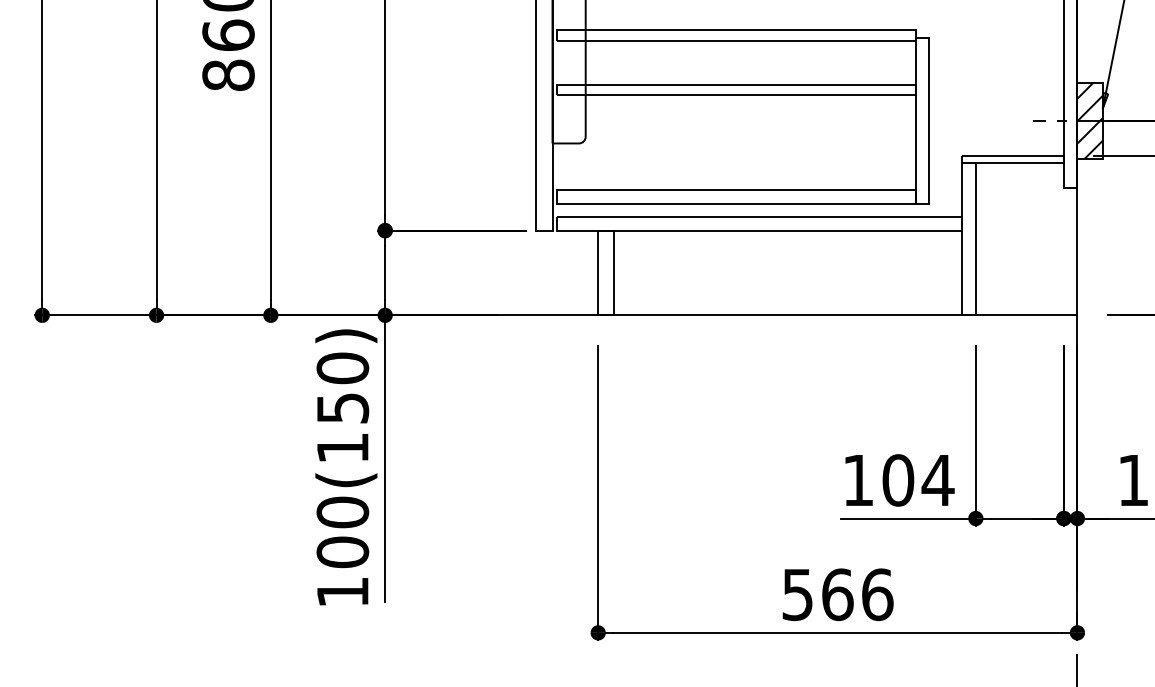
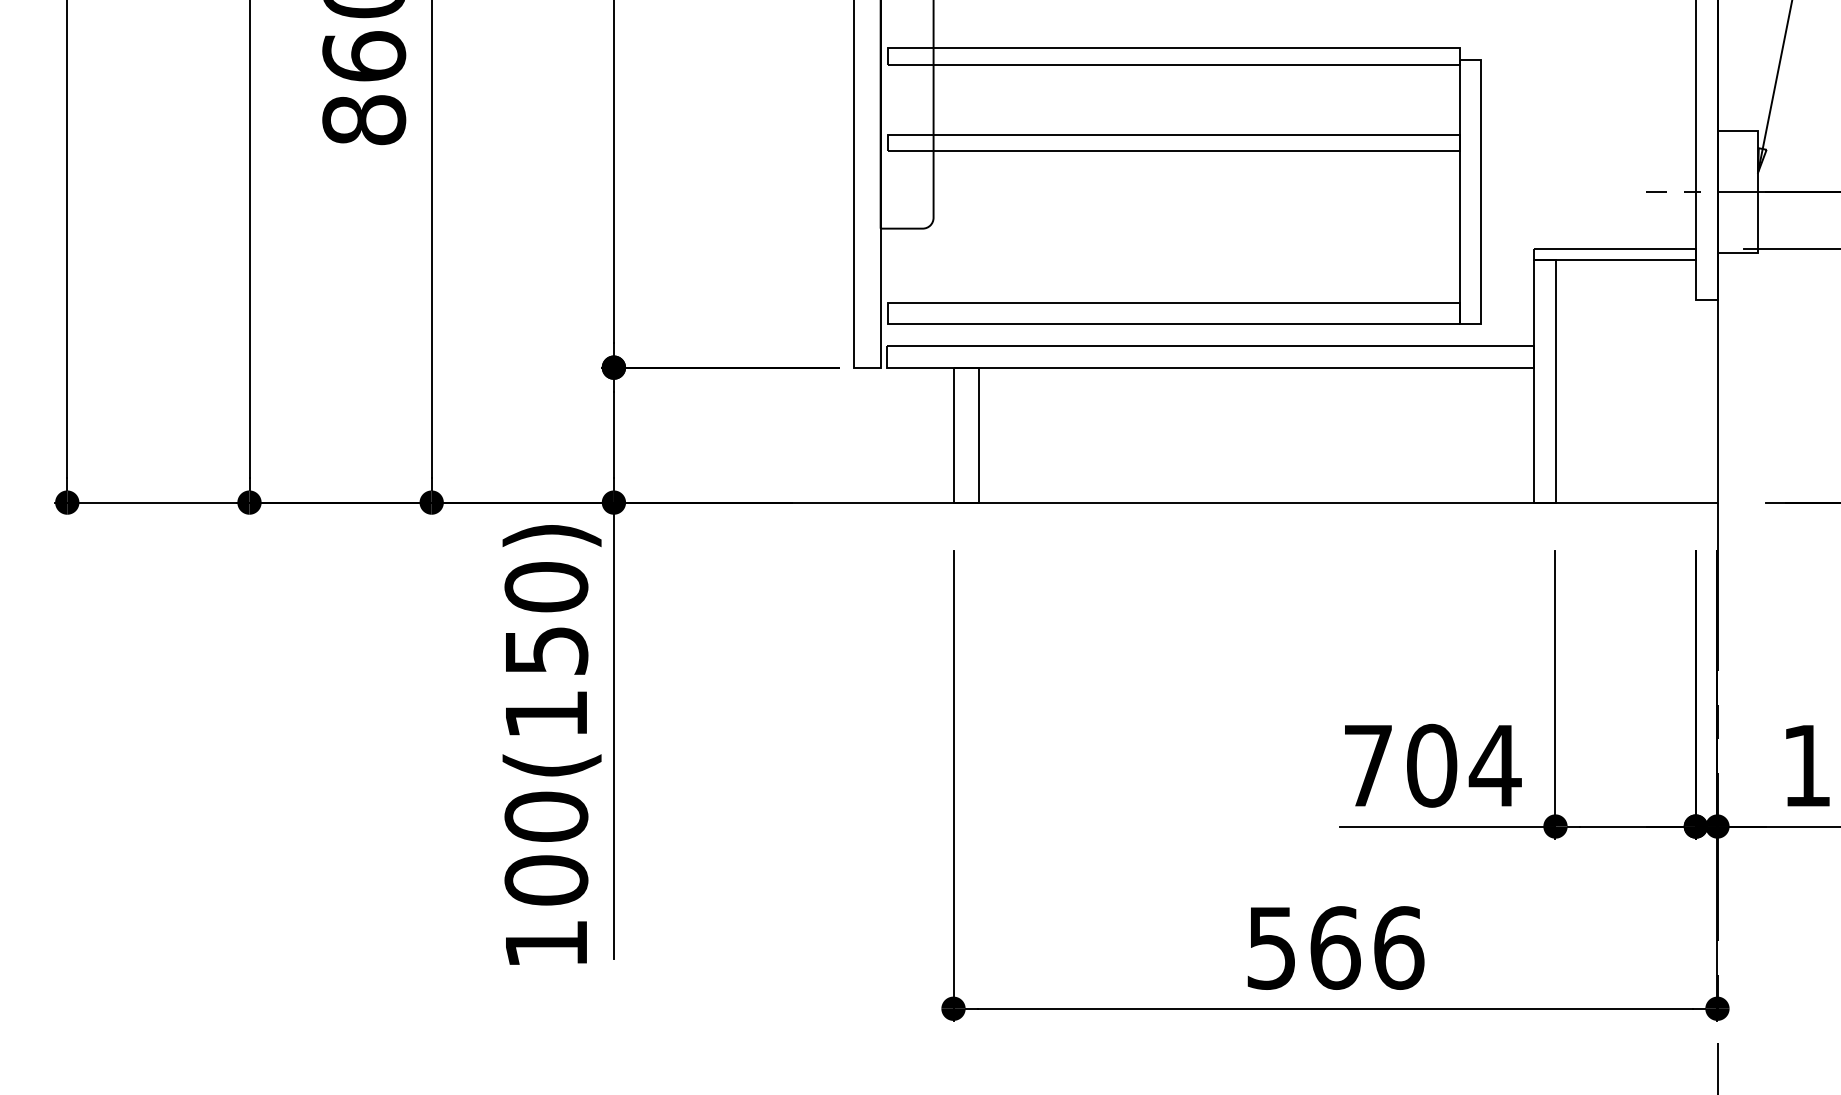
hatch: (1089, 120) -> (1736, 192), removed
text: (858, 480) -> (1368, 765), 104 -> 704

